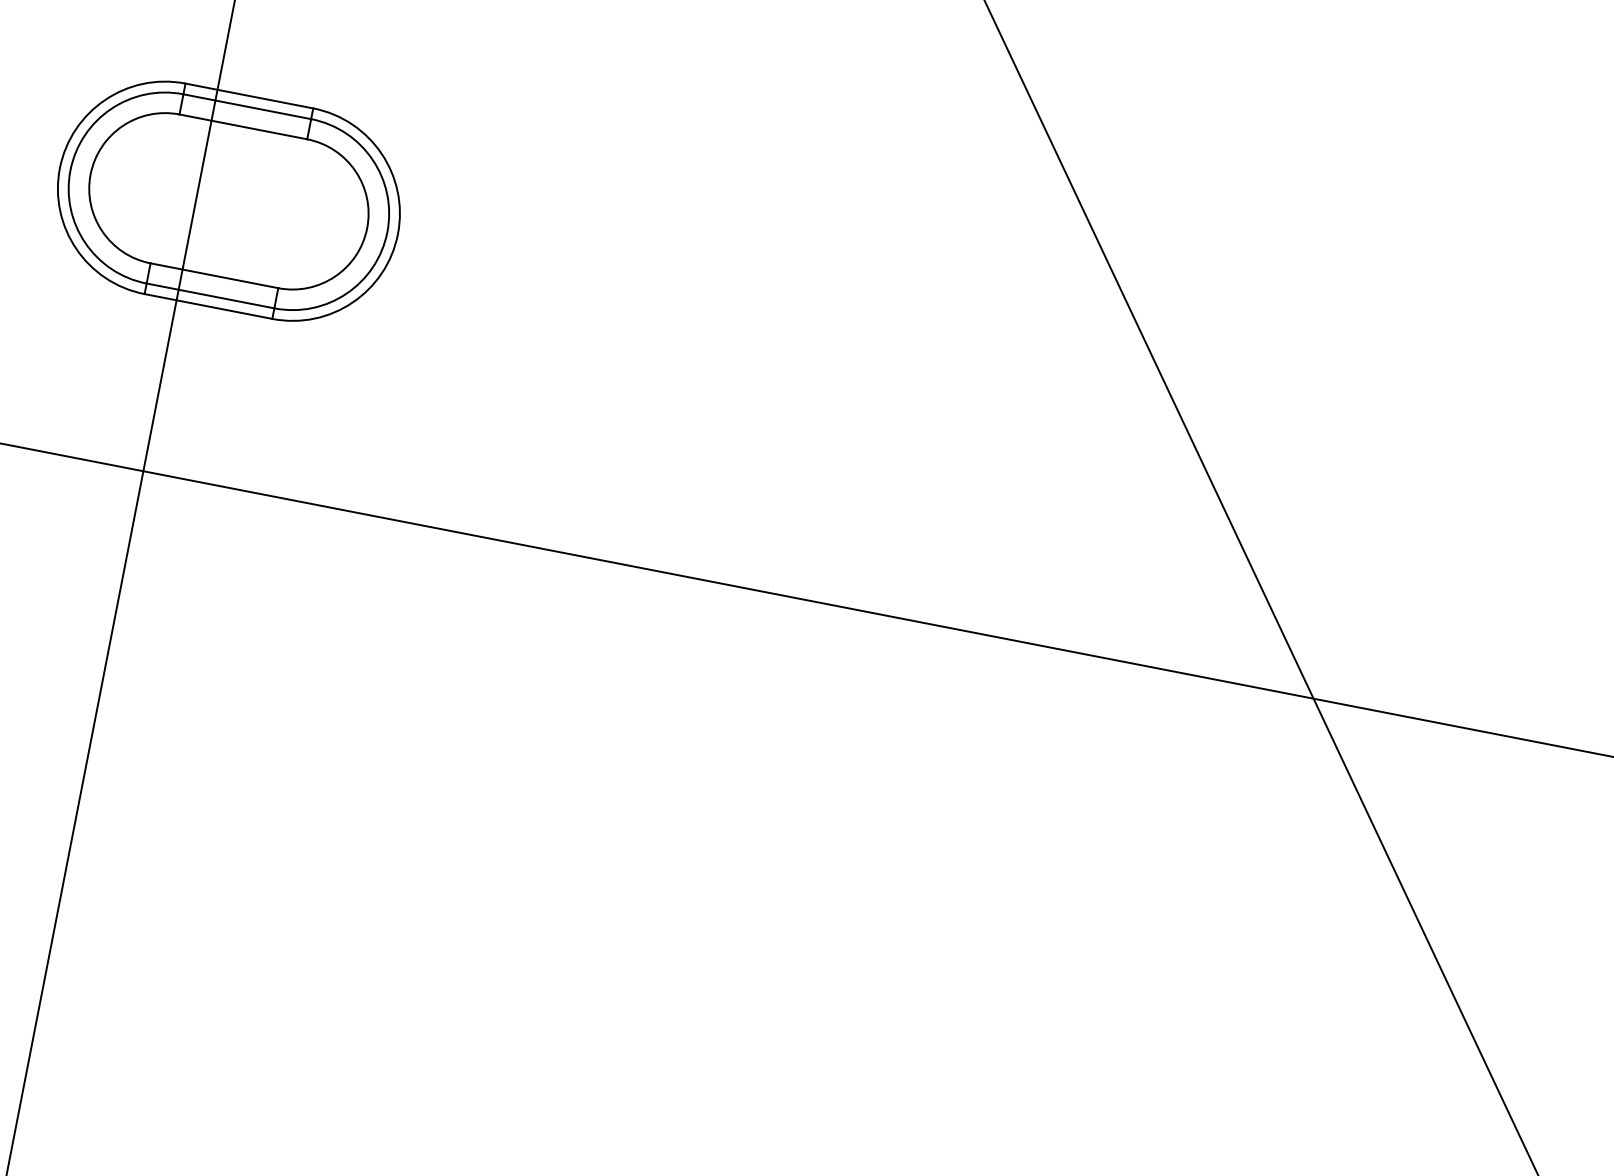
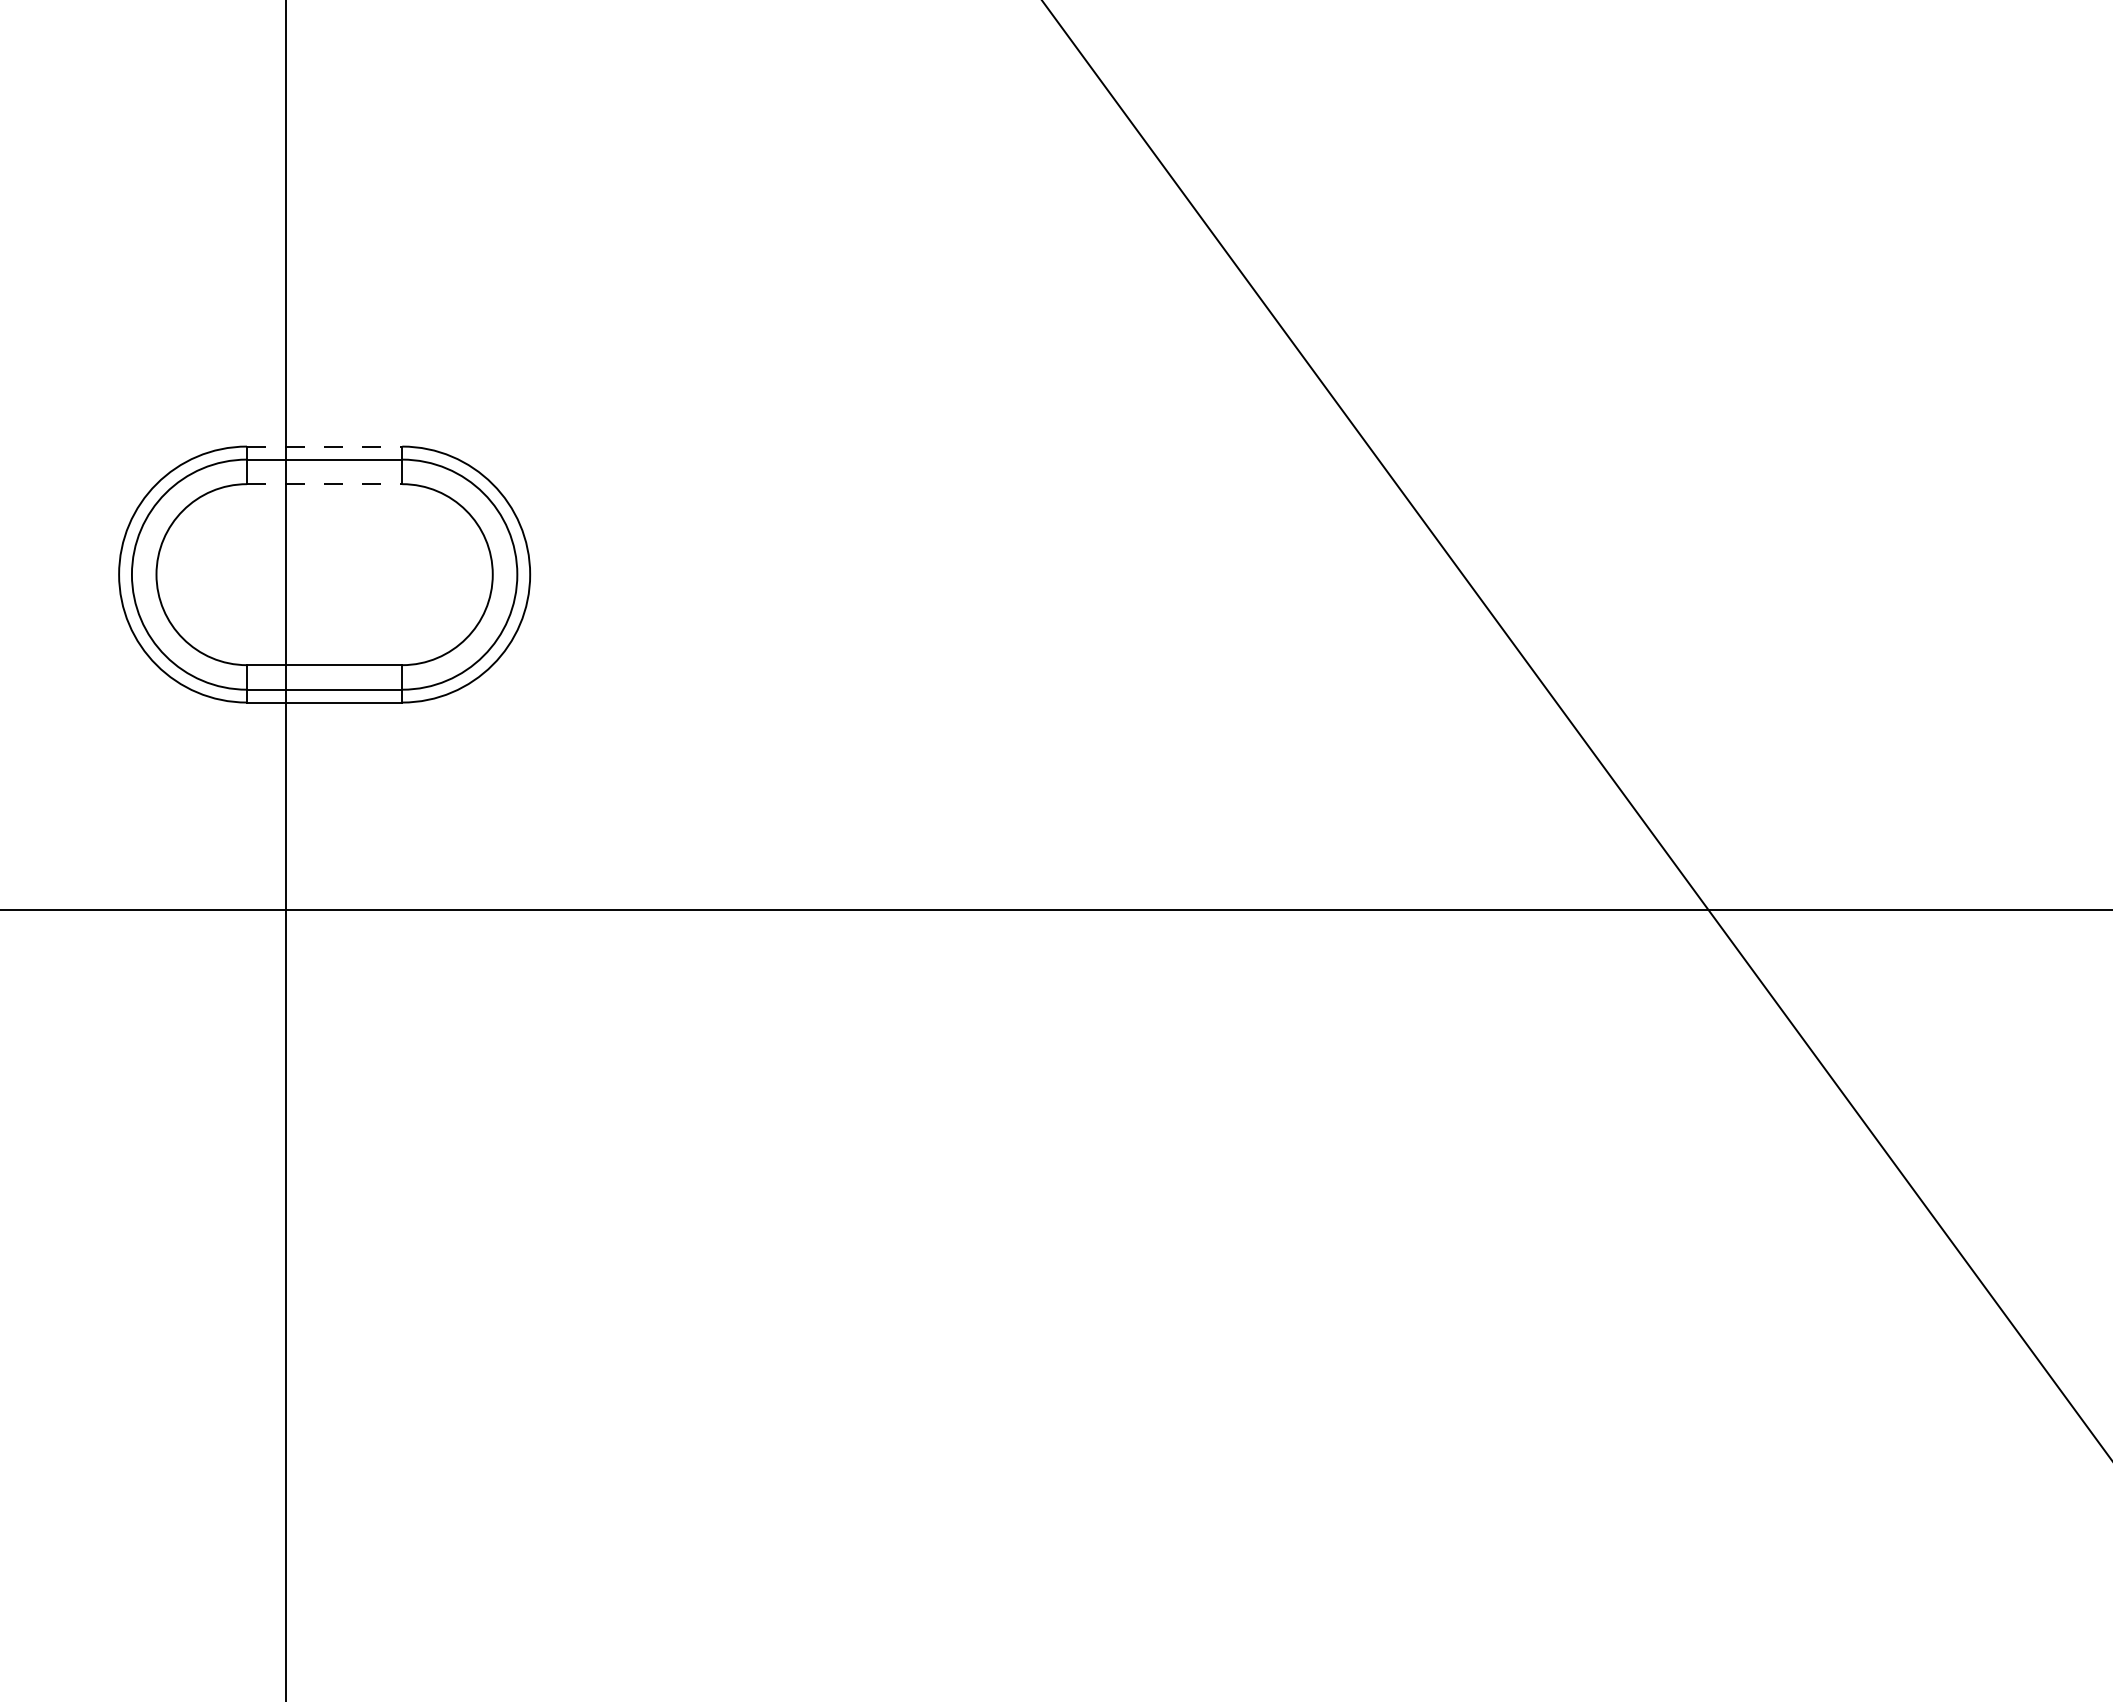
line: (249, 95) -> (324, 446), solid -> dashed
line: (243, 127) -> (324, 484), solid -> dashed

